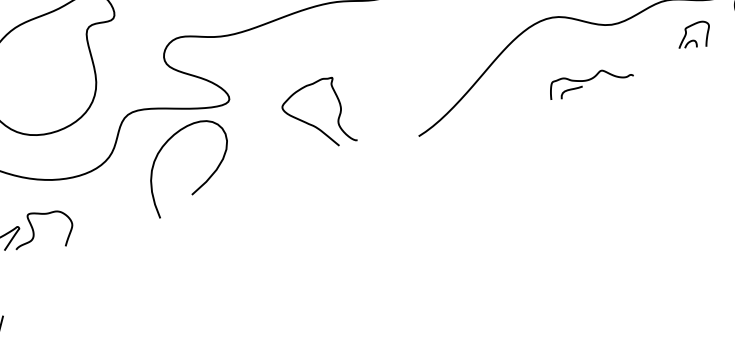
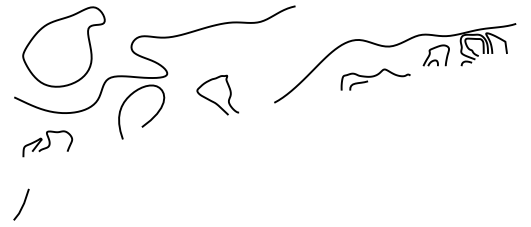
part: (692, 34) -> (435, 55), size x1.43
part: (591, 83) -> (375, 79), size x1.43
curve: (313, 124) -> (214, 101), moved

